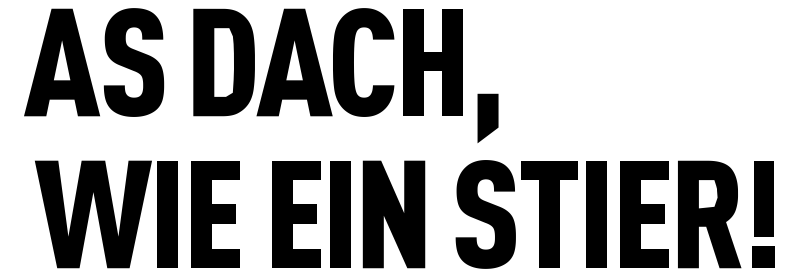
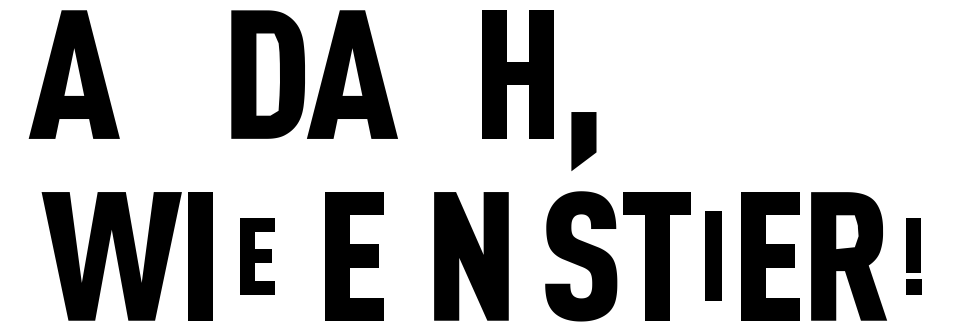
fill: (133, 62) -> (159, 74), removed
fill: (363, 62) -> (434, 74), removed
part: (215, 214) -> (257, 256), size x0.6
part: (340, 214) -> (407, 256), removed
part: (596, 214) -> (713, 256), size x0.7
part: (763, 214) -> (913, 256), size x0.6

